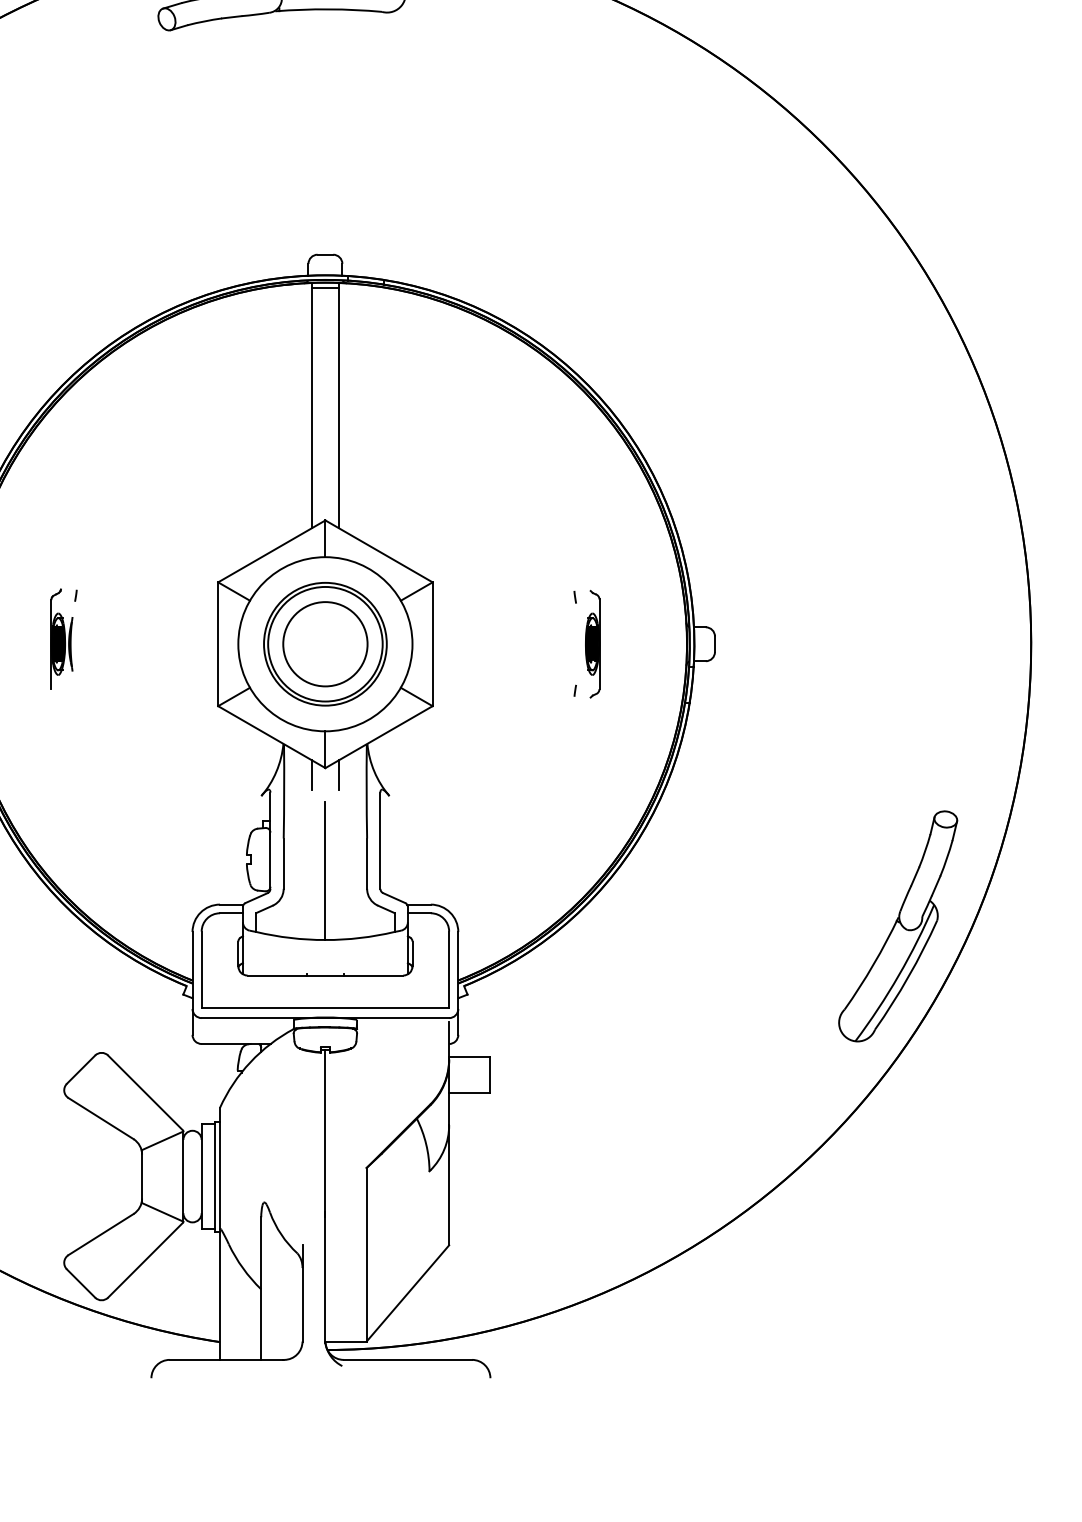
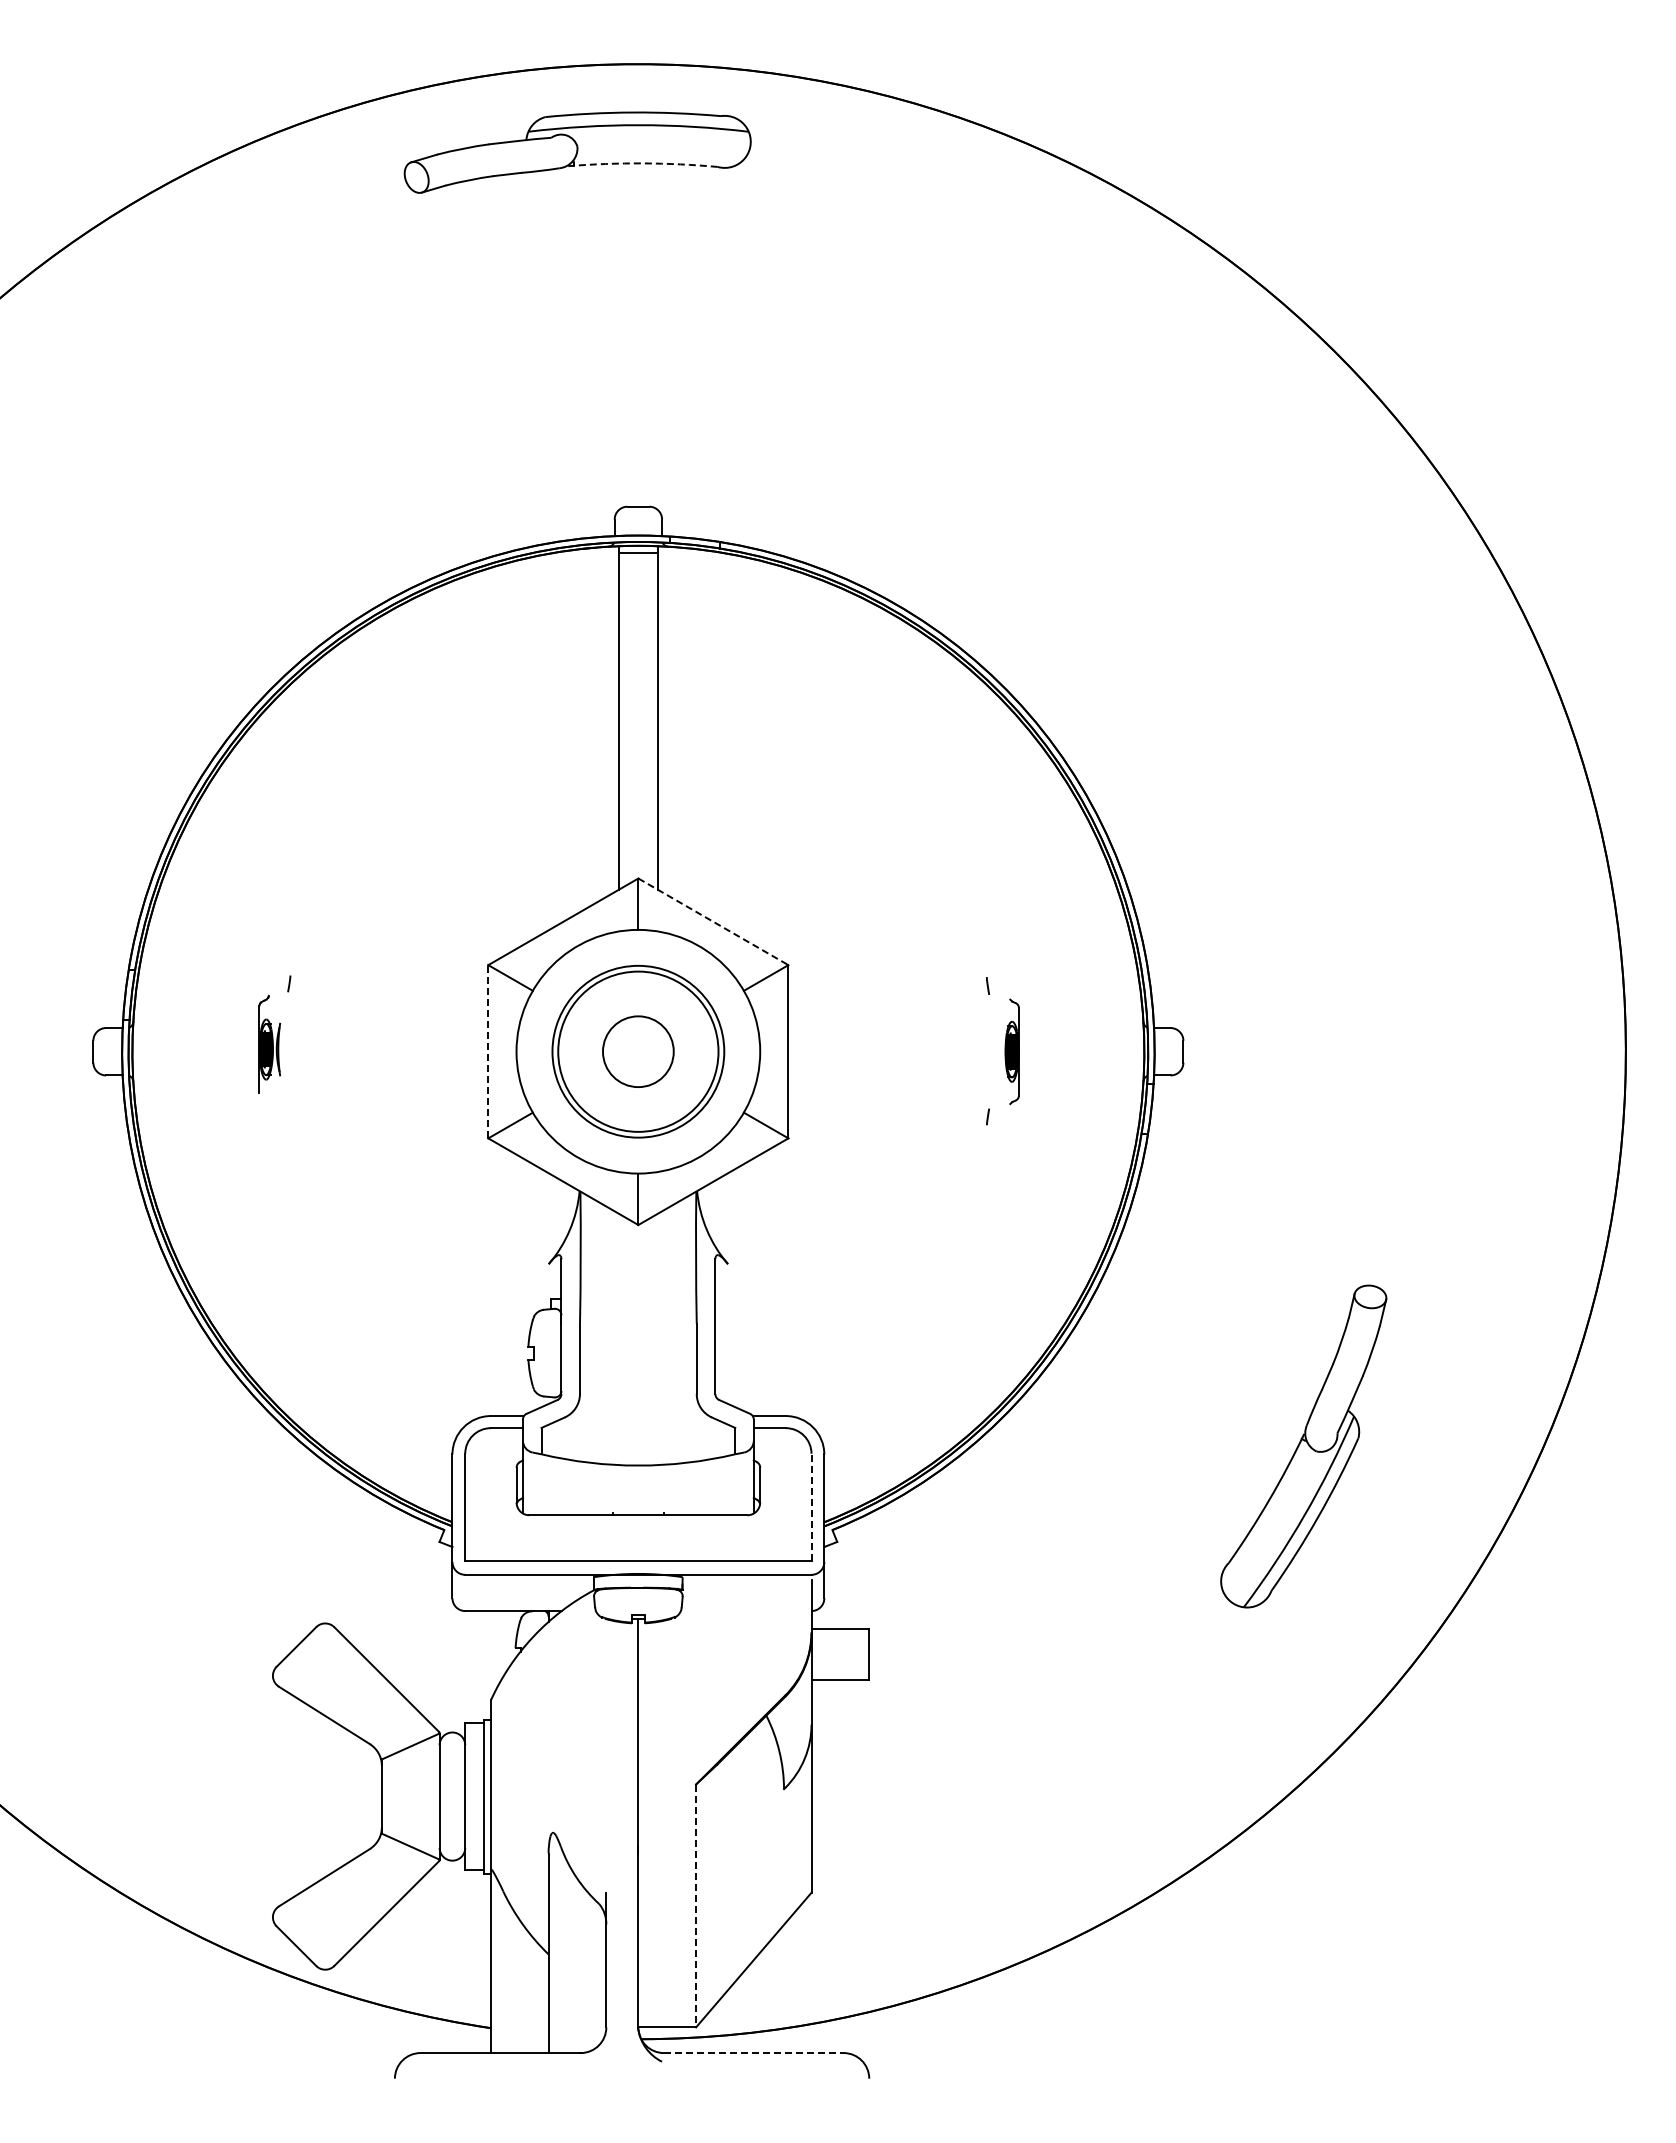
arc: (329, 9) -> (643, 163), solid -> dashed
line: (379, 551) -> (713, 921), solid -> dashed
part: (61, 639) -> (269, 1044), size x0.7
line: (218, 644) -> (488, 1051), solid -> dashed
circle: (325, 644) -> (638, 1051), size x0.6
part: (592, 644) -> (1011, 1051), size x0.7
line: (311, 774) -> (619, 1234), removed
line: (339, 774) -> (657, 1234), removed
line: (325, 870) -> (638, 1368), removed
part: (897, 926) -> (1303, 1446), moved
line: (449, 969) -> (811, 1507), solid -> dashed
line: (366, 1255) -> (696, 1906), solid -> dashed
line: (407, 1360) -> (753, 2053), solid -> dashed

